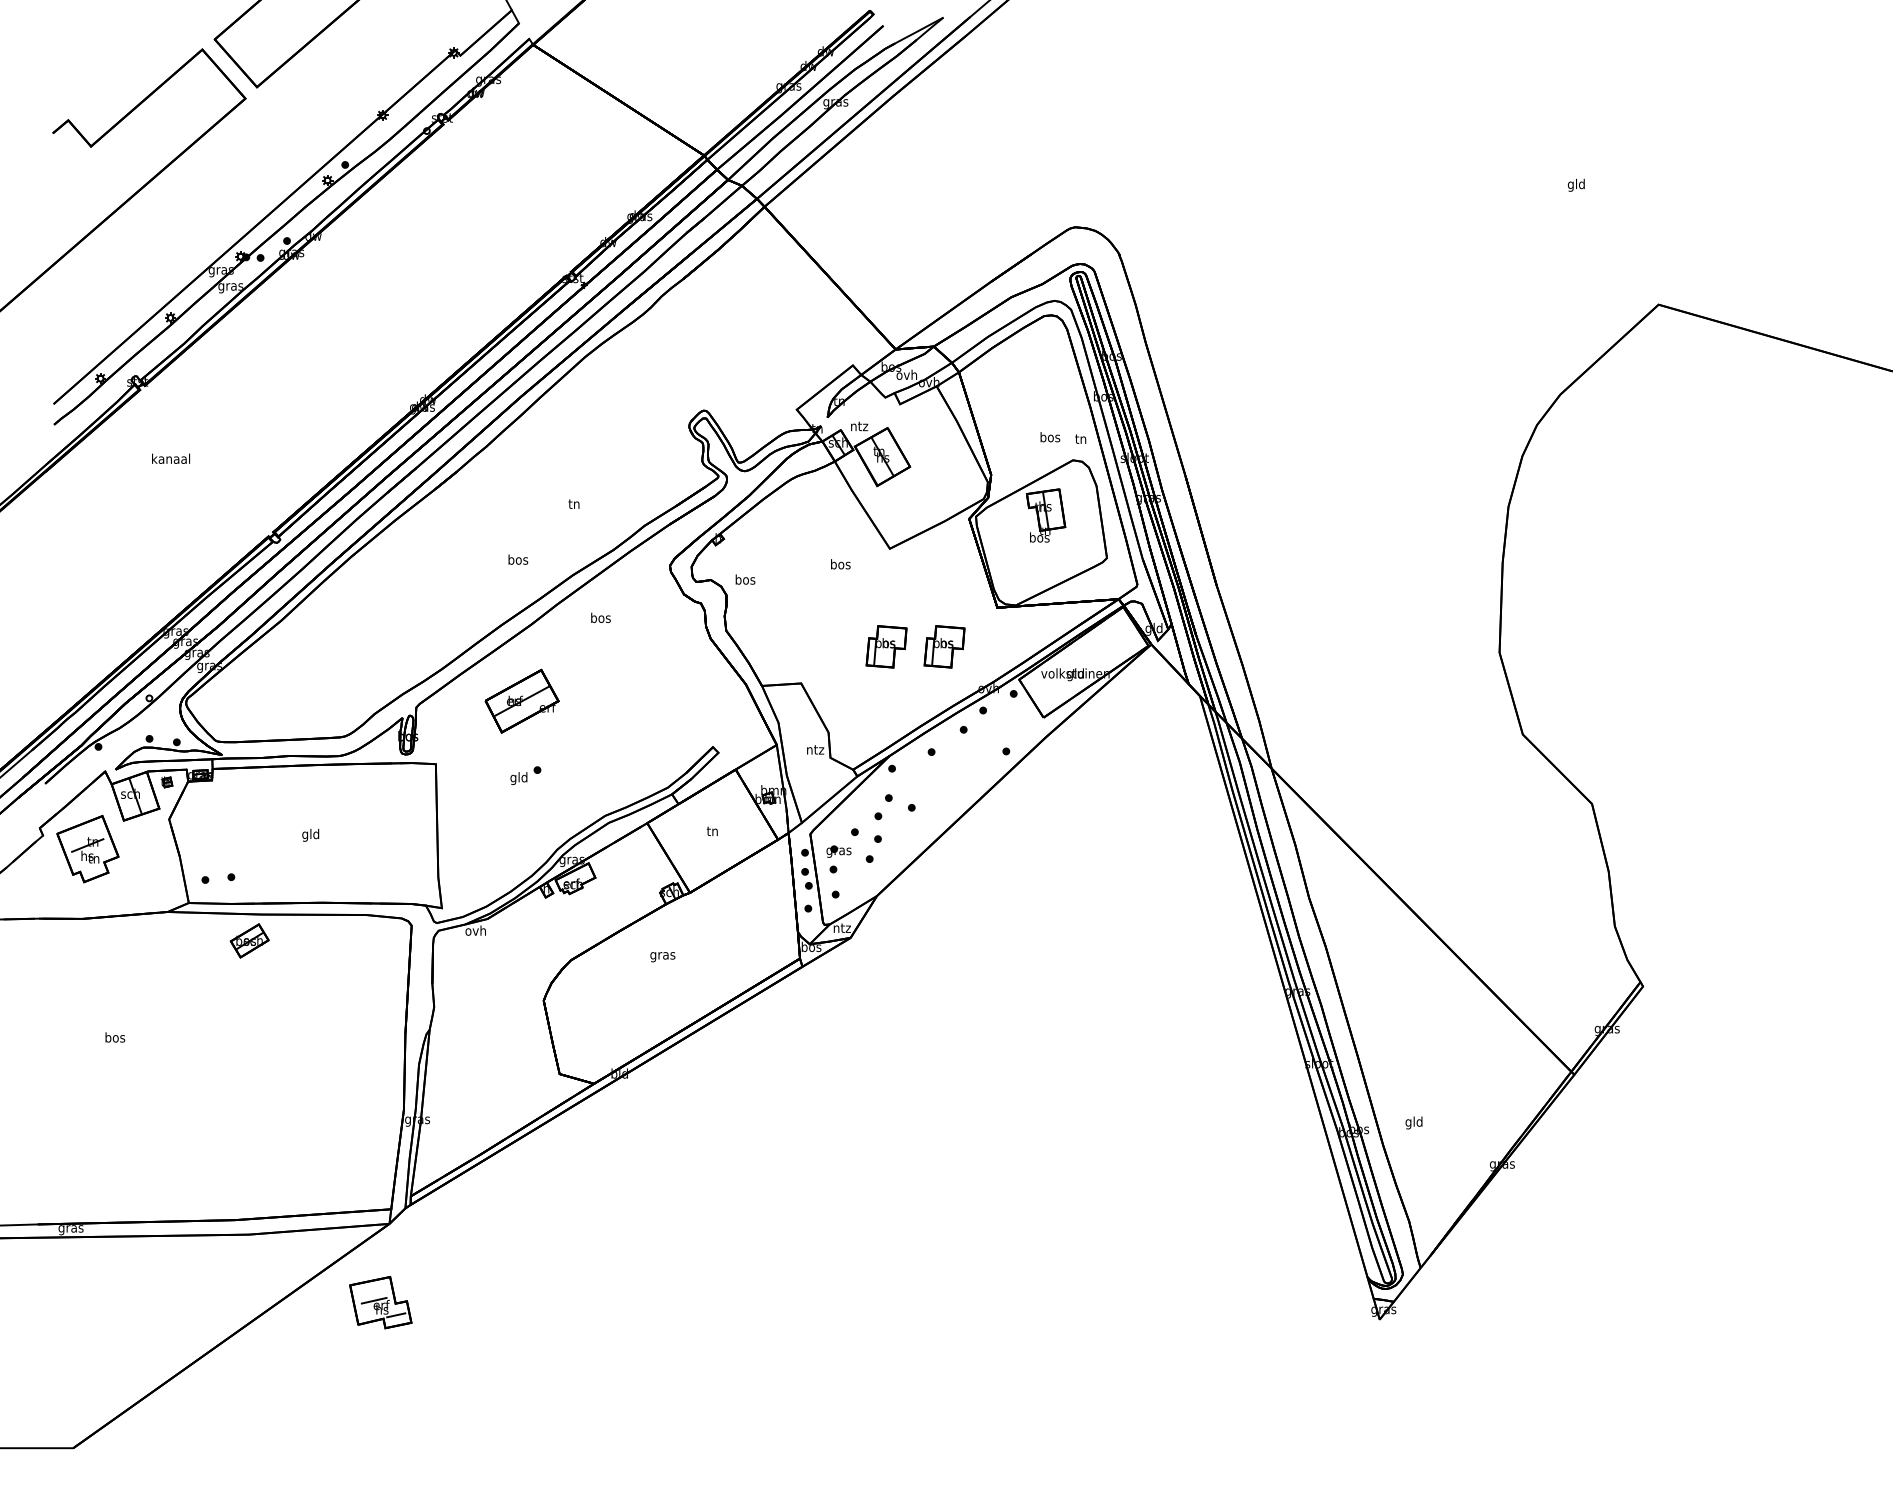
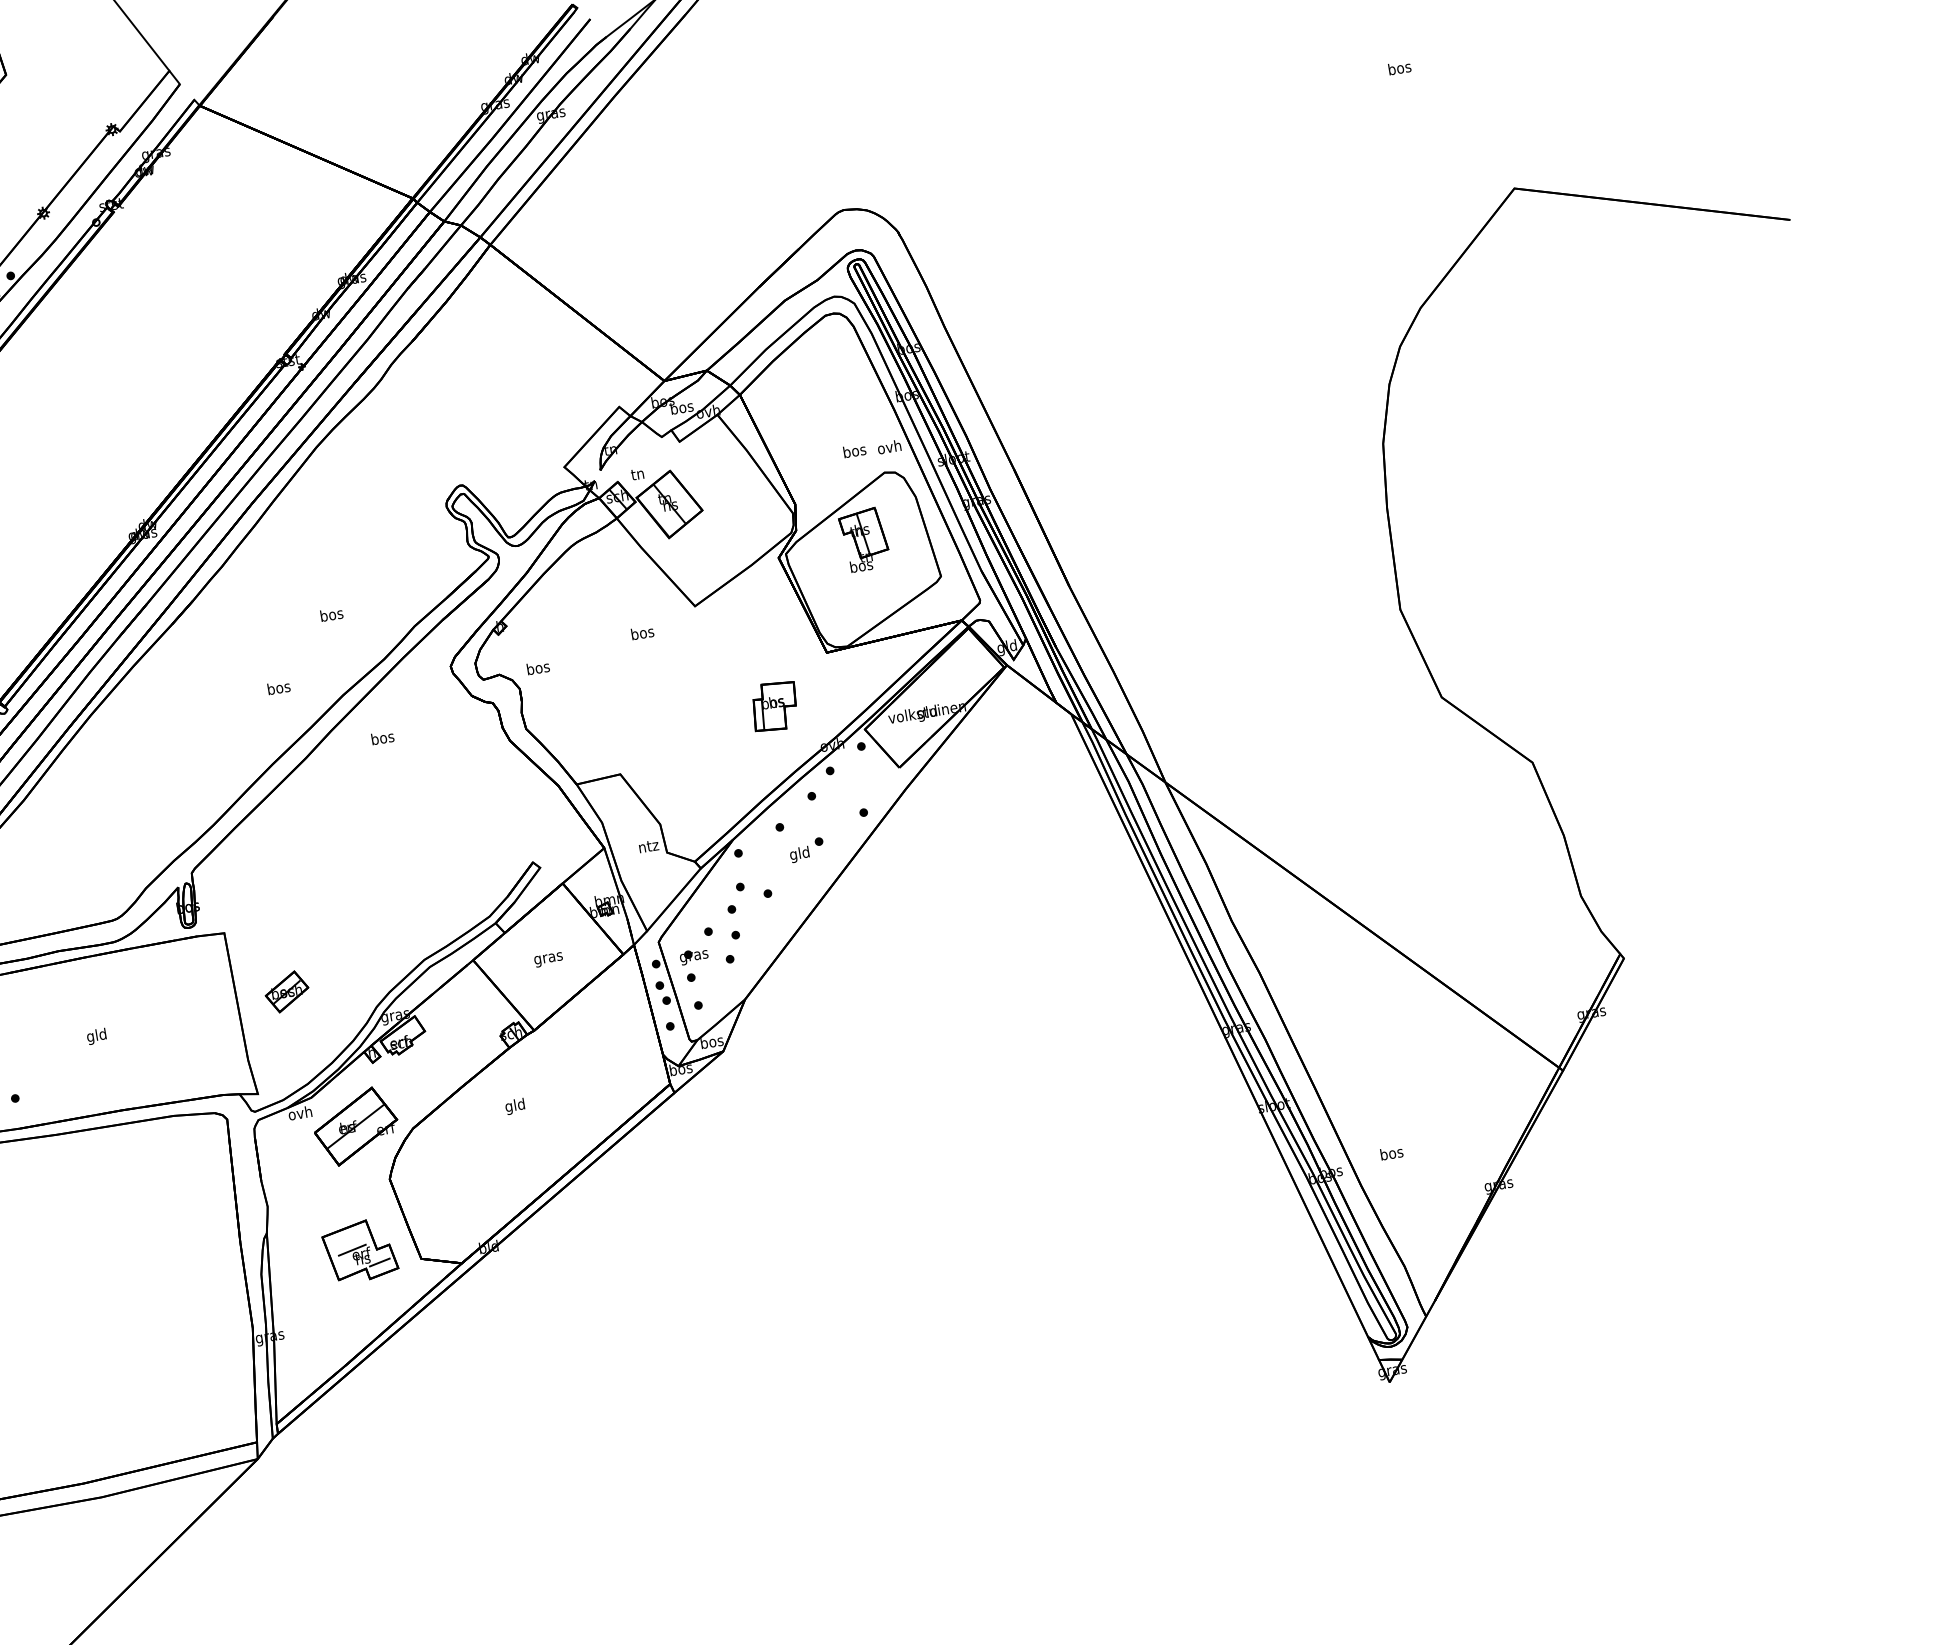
text: (1576, 184) -> (1399, 68), gld -> bos
text: (906, 374) -> (681, 407), ovh -> bos
text: (859, 426) -> (638, 474), ntz -> tn
text: (1080, 438) -> (888, 446), tn -> ovh
text: (574, 503) -> (331, 614), tn -> bos
part: (886, 646) -> (709, 716), removed
part: (521, 700) -> (355, 1125), moved
part: (525, 775) -> (806, 849), moved
text: (712, 832) -> (548, 958), tn -> gras
text: (842, 928) -> (712, 1042), ntz -> bos
part: (249, 940) -> (286, 991), moved
text: (662, 955) -> (514, 1106), gras -> gld
text: (1414, 1122) -> (1392, 1154), gld -> bos
part: (380, 1302) -> (359, 1251), moved

